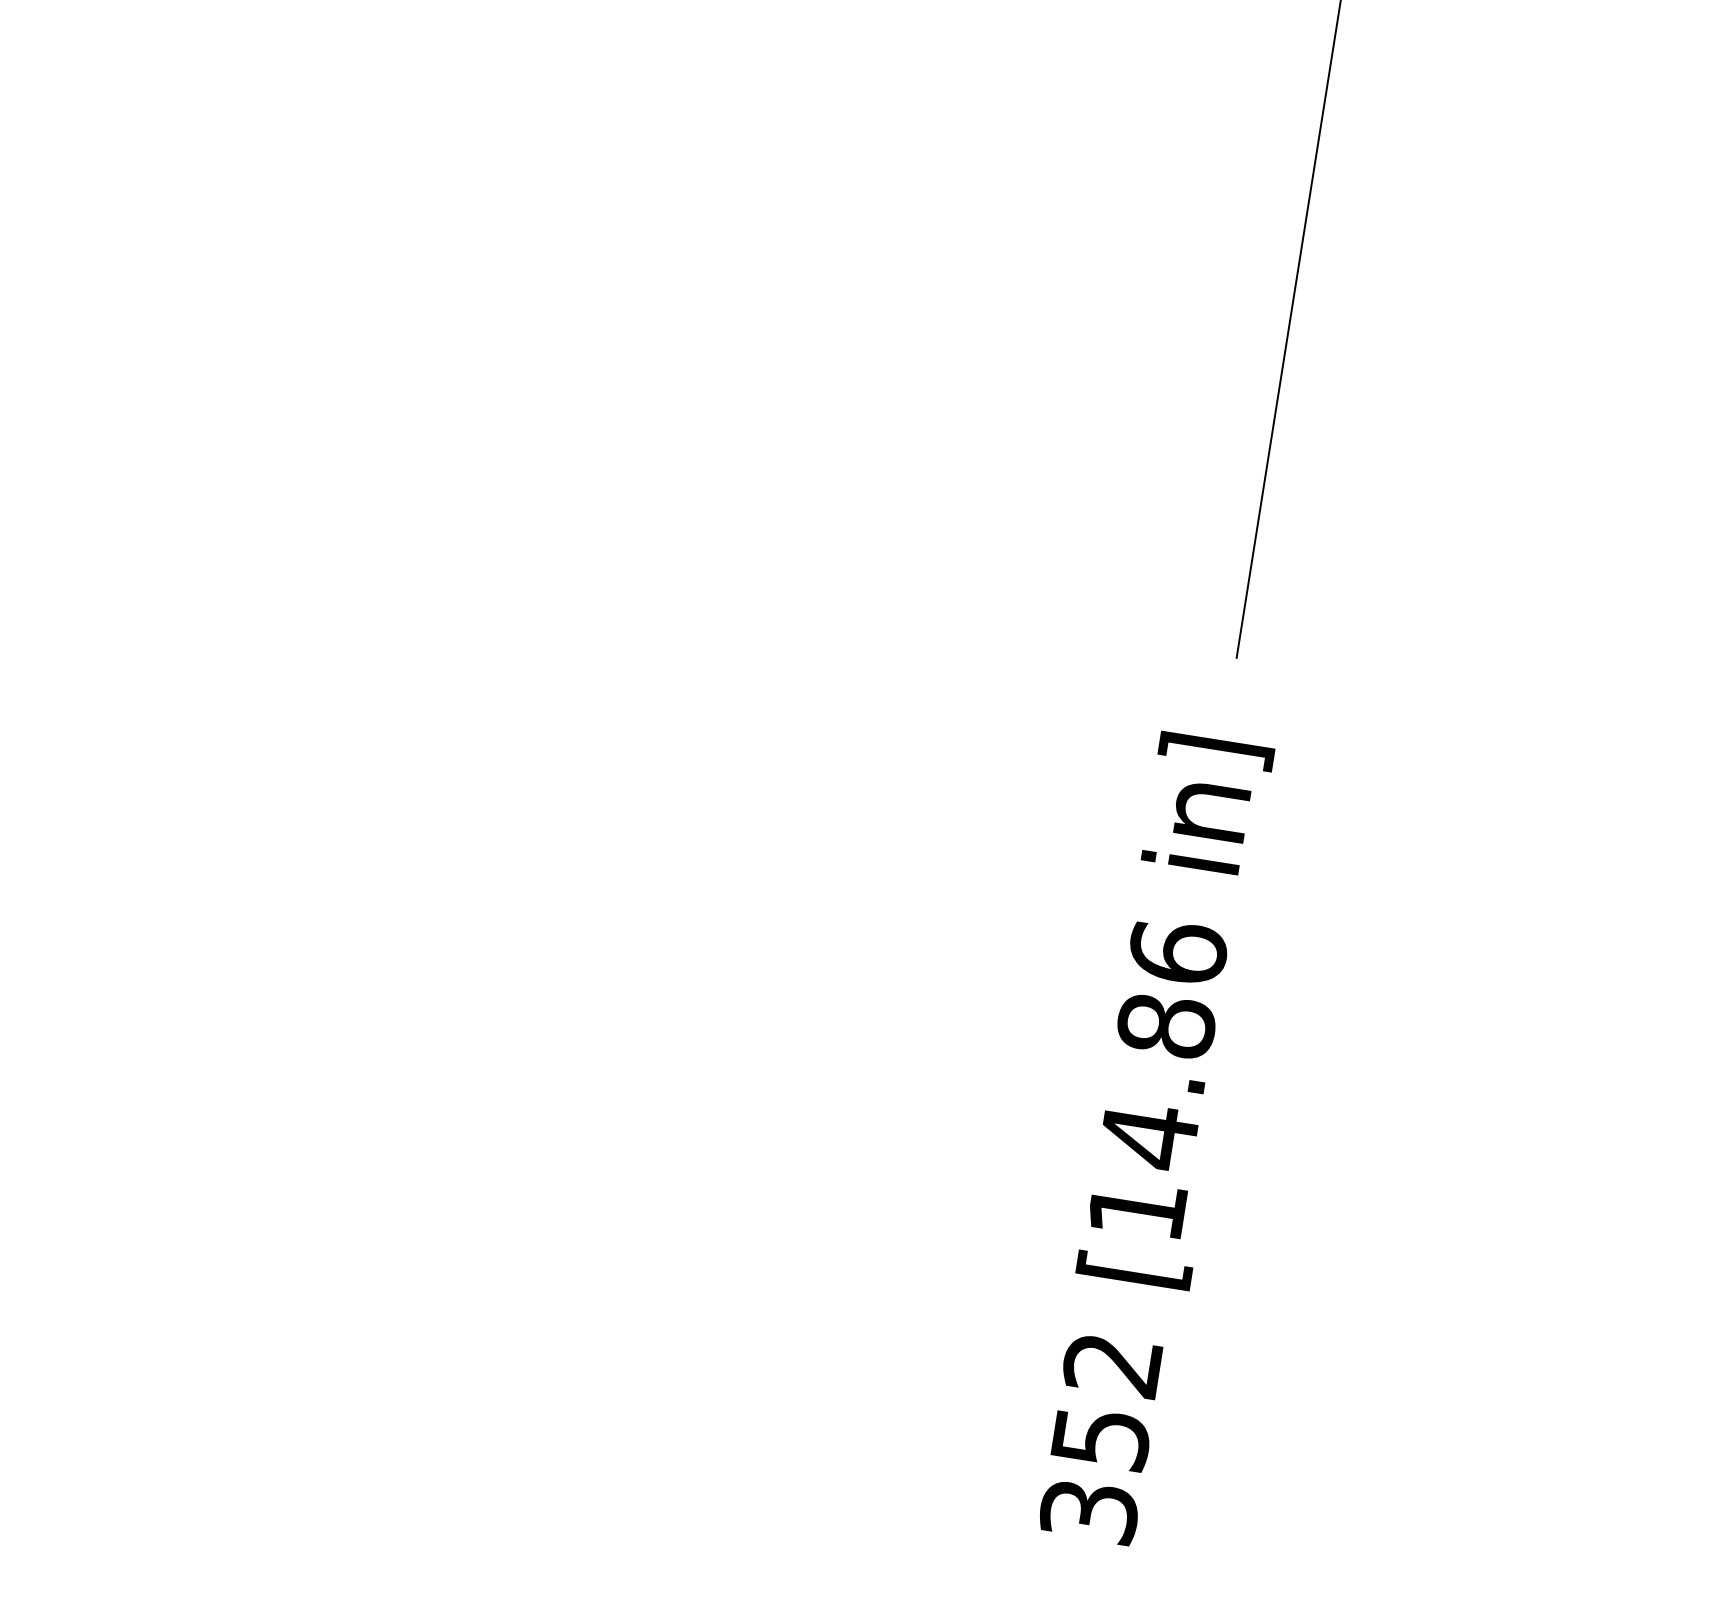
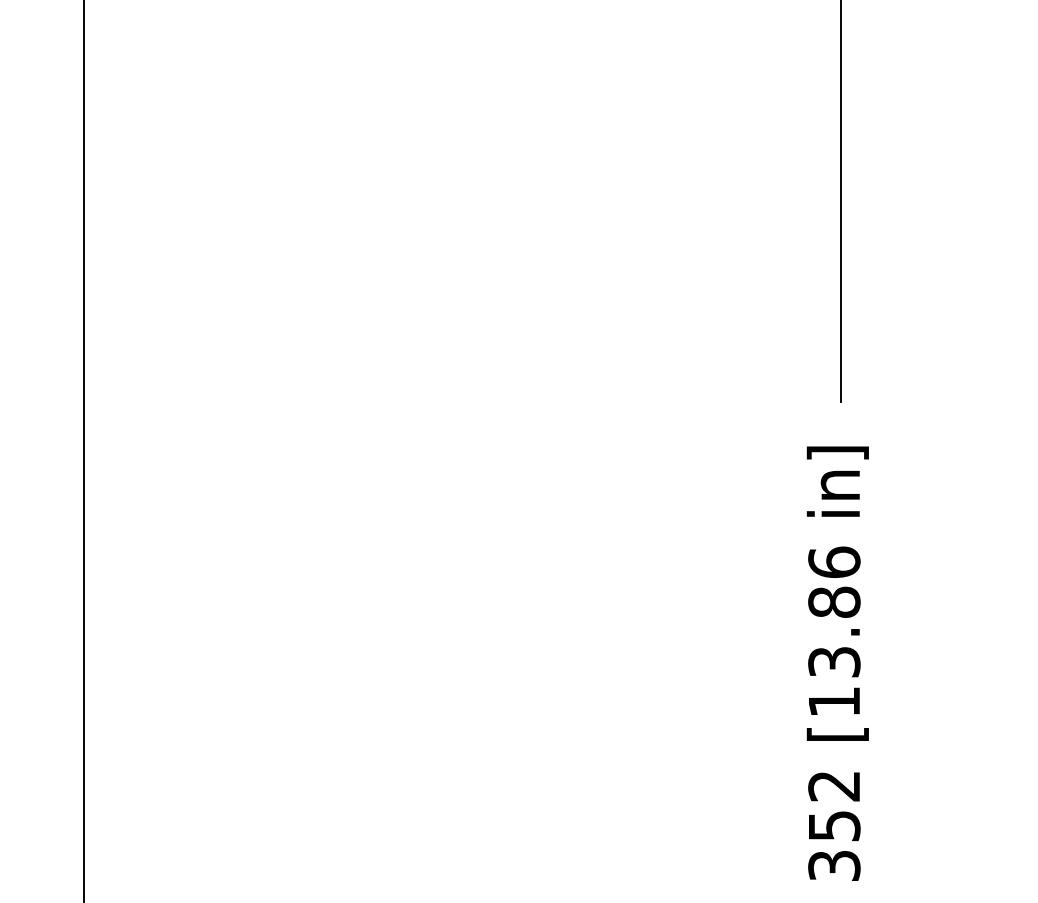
text: (1149, 1134) -> (834, 661), [14.86 -> [13.86

